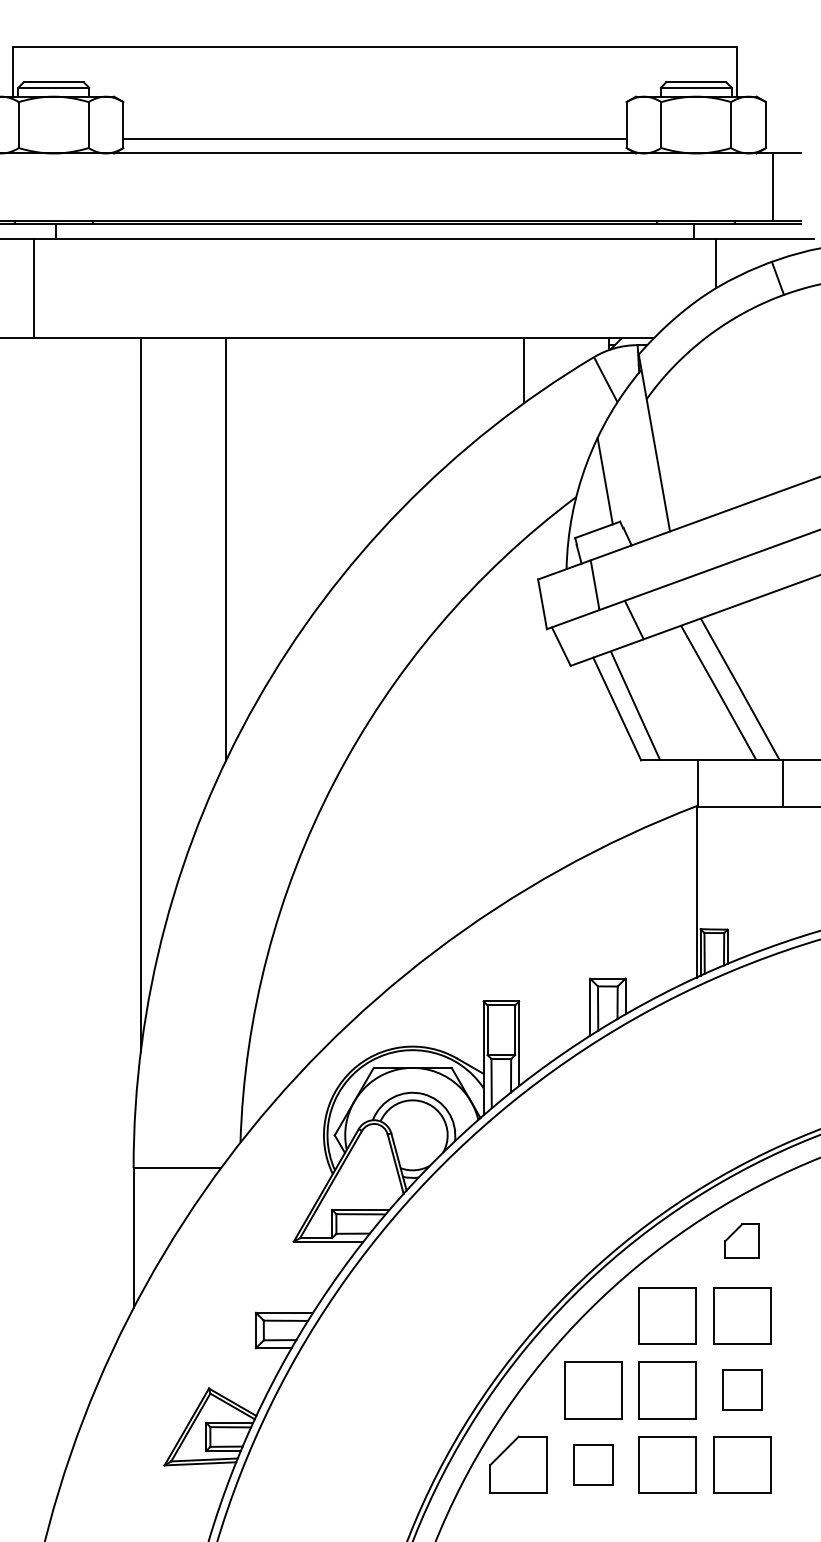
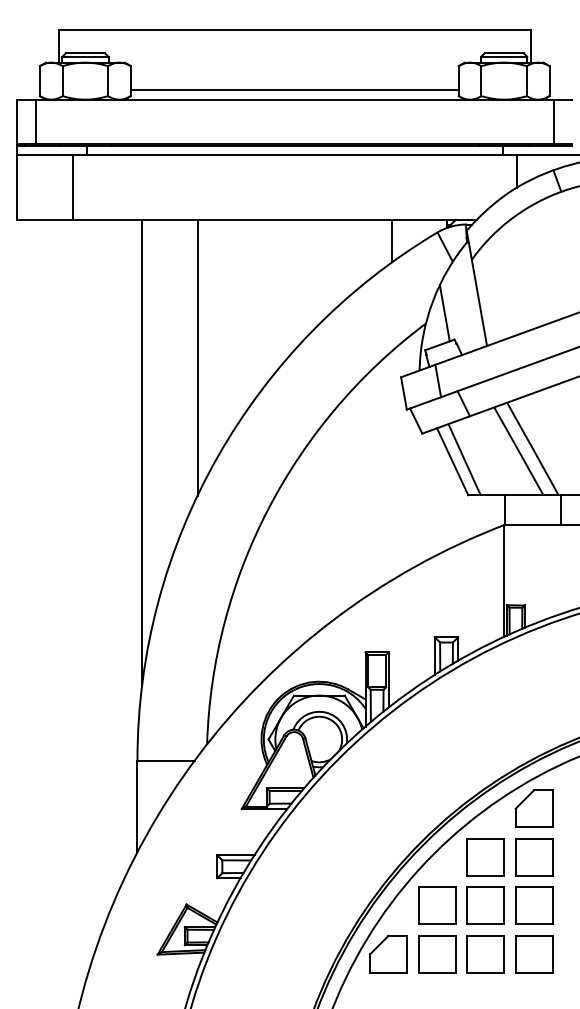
part: (741, 1241) -> (533, 808), size x1.67
part: (742, 1389) -> (534, 905), size x1.43
part: (593, 1465) -> (437, 954), size x1.43

